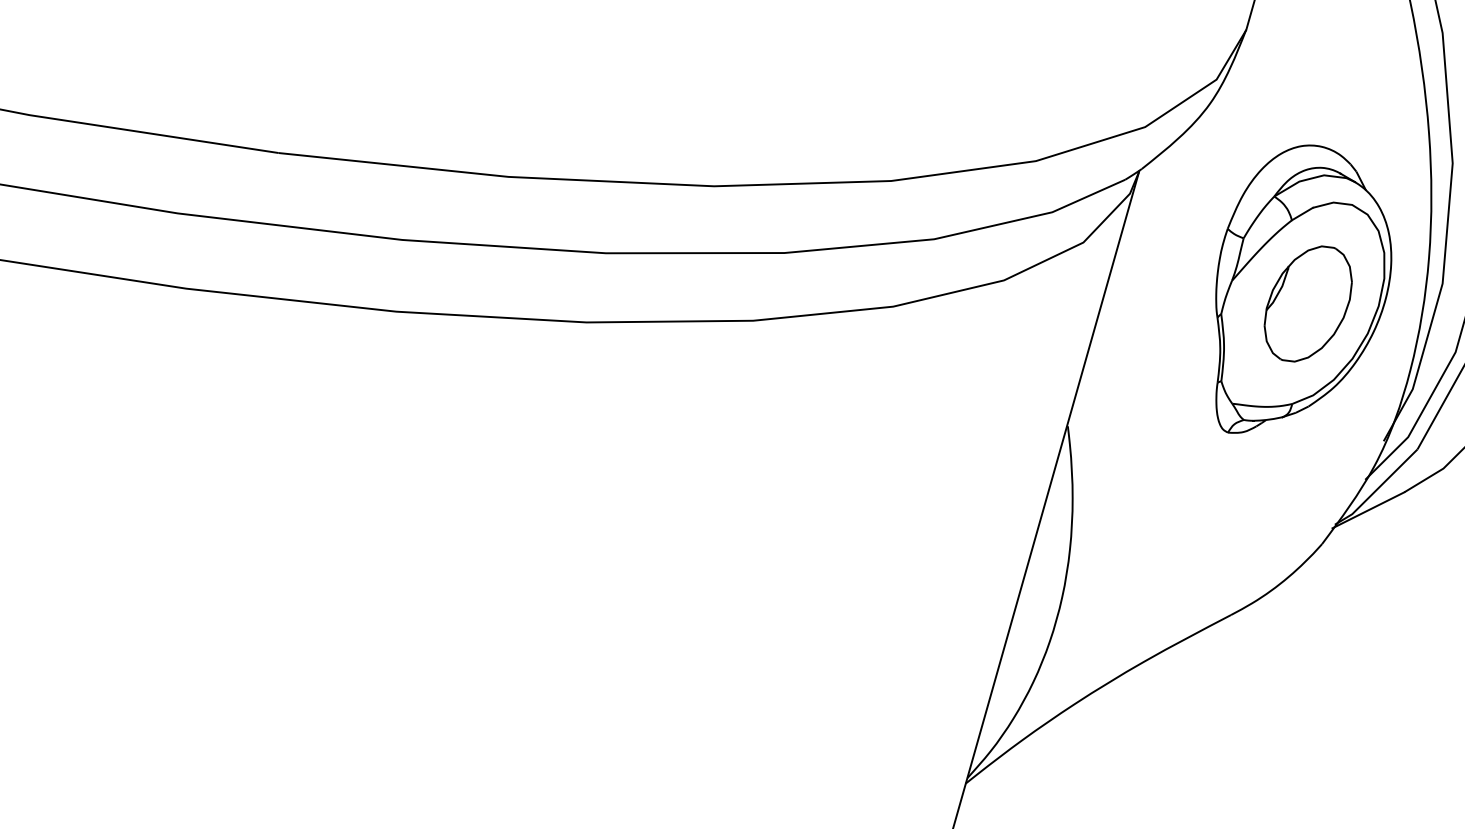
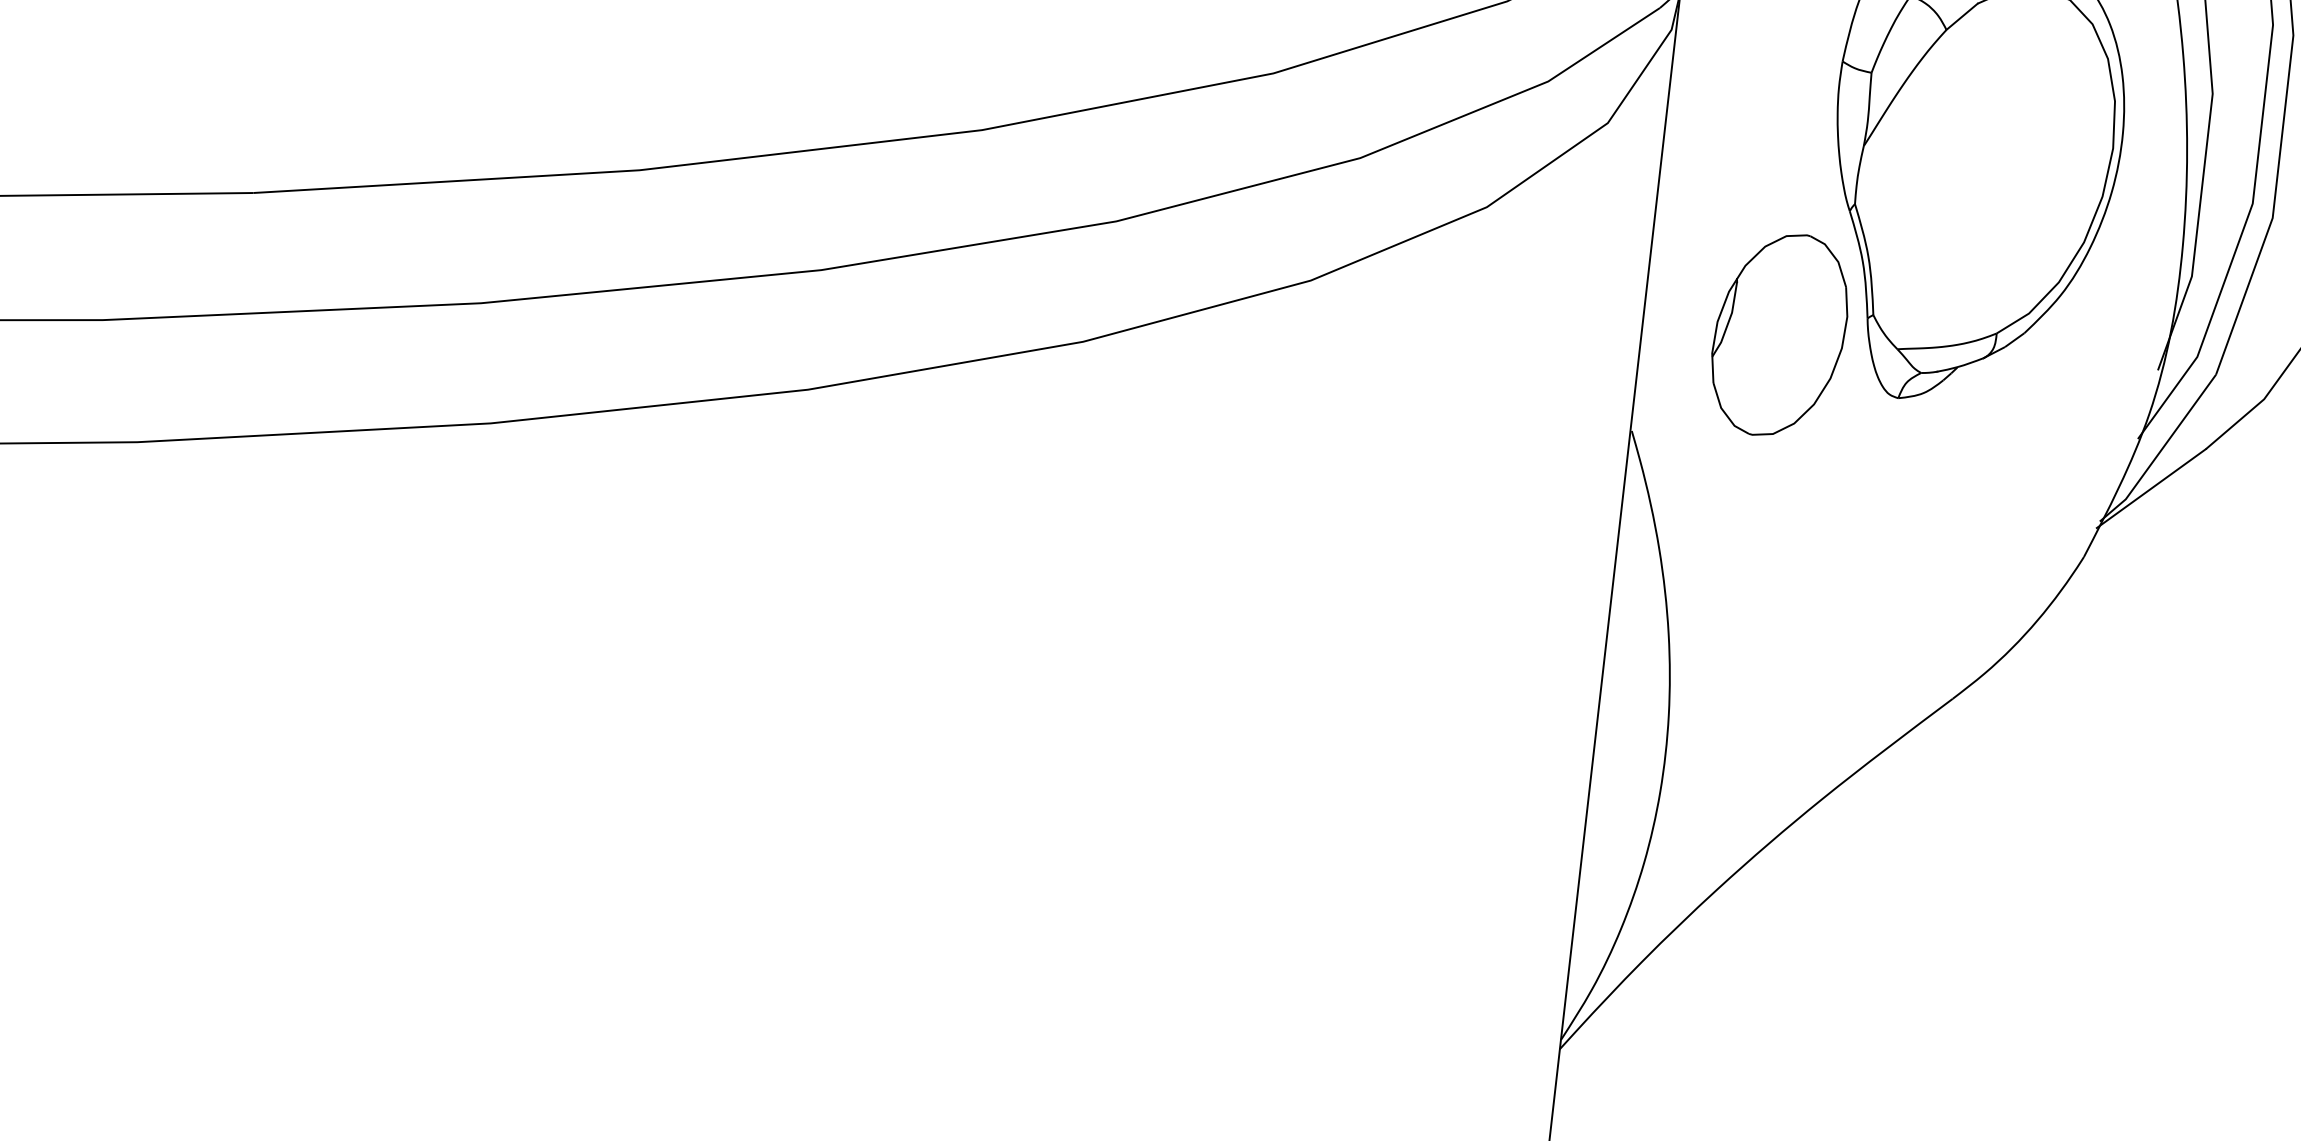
part: (1307, 303) -> (1778, 334), moved

